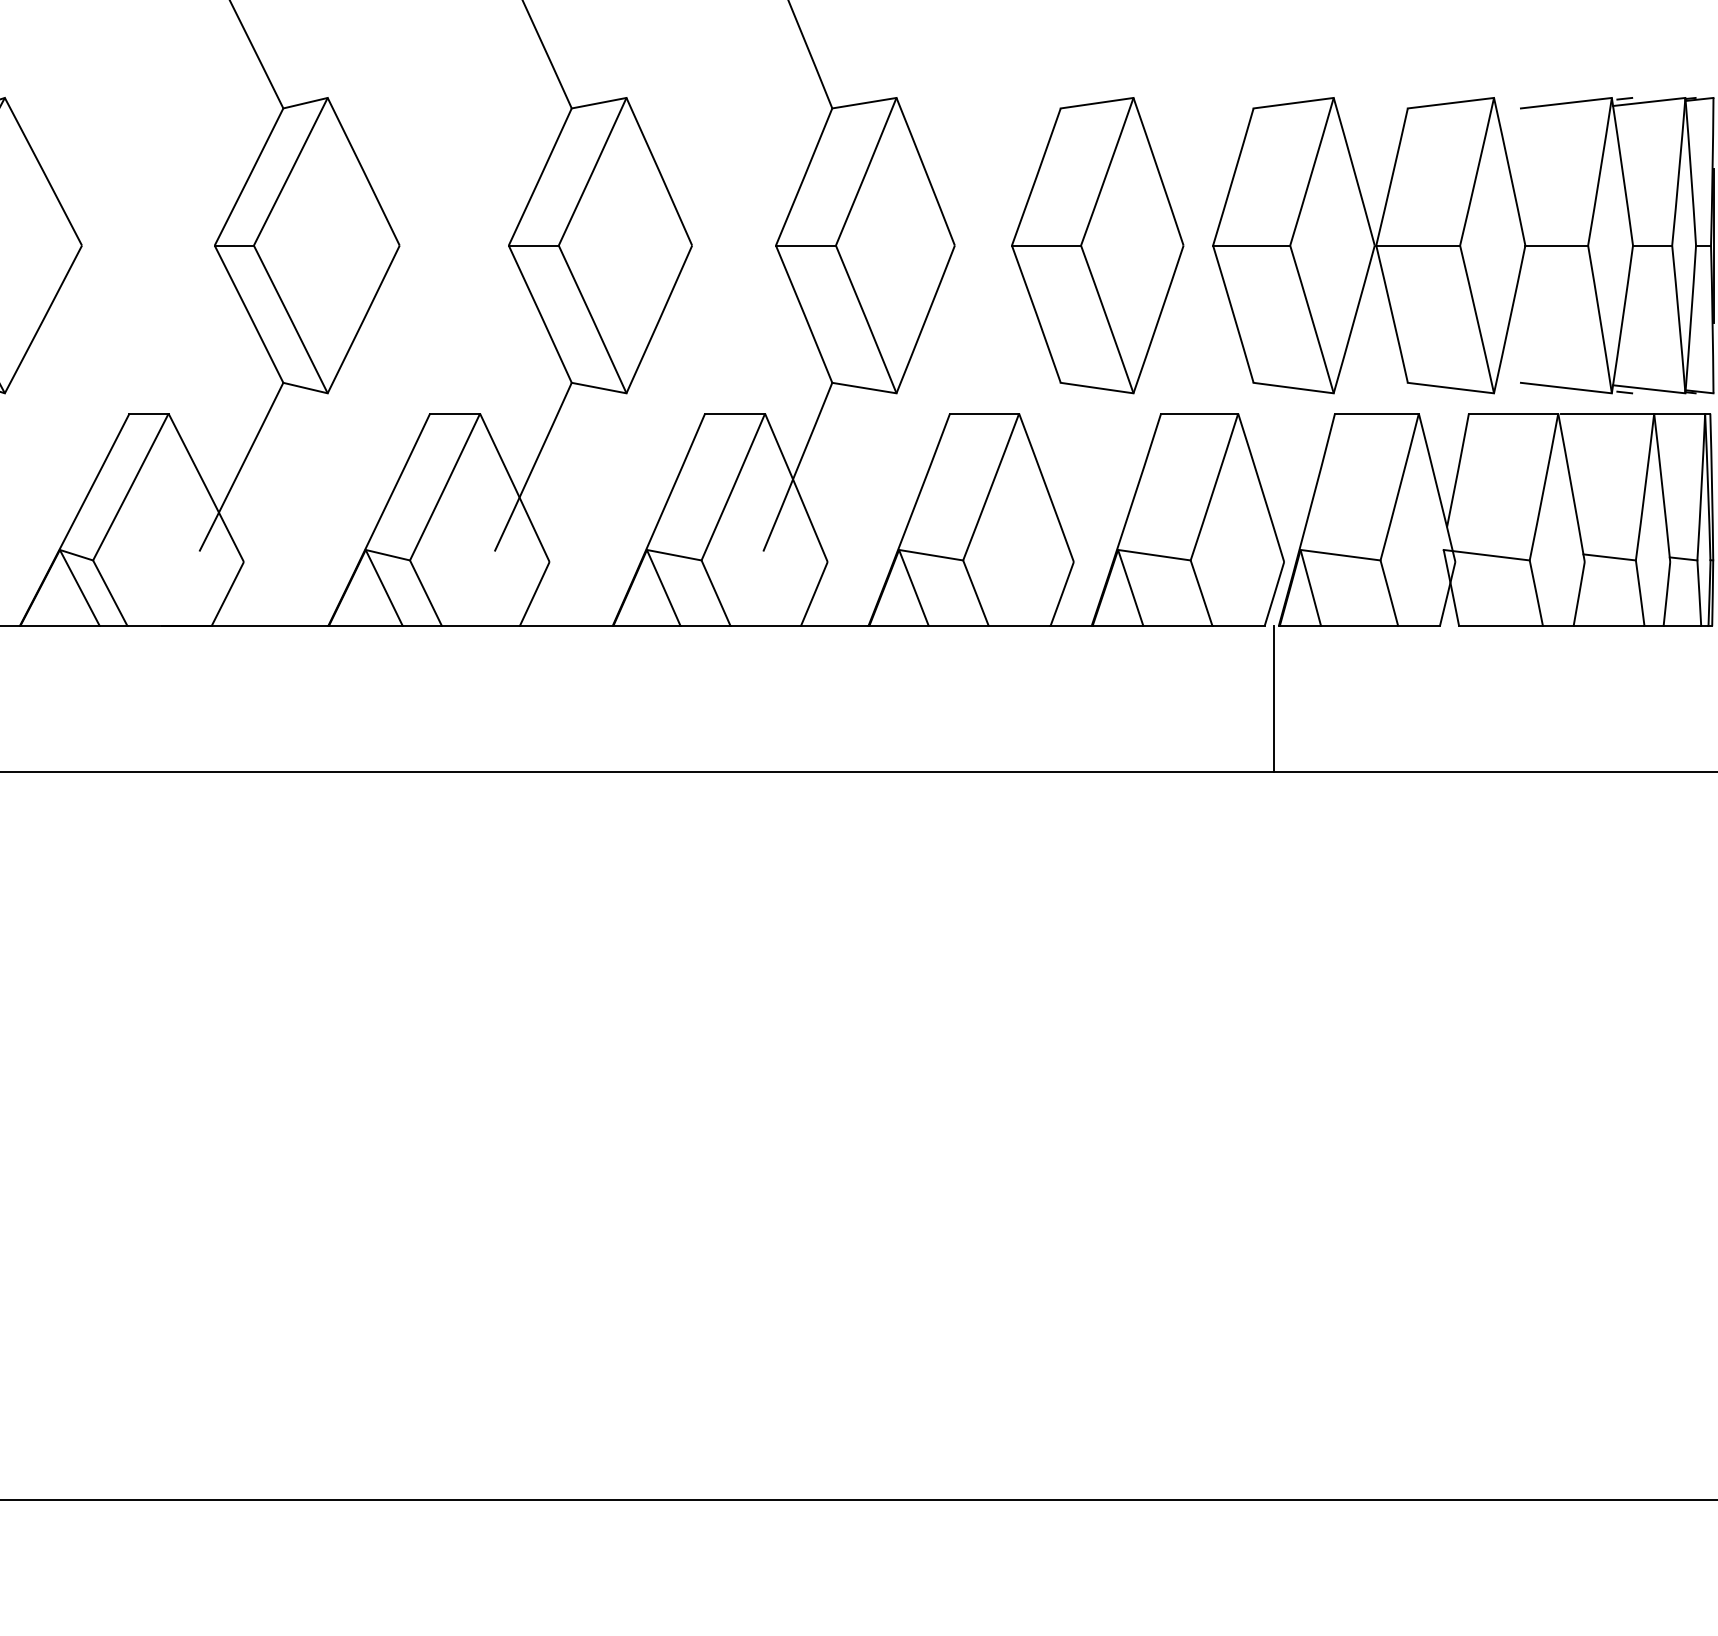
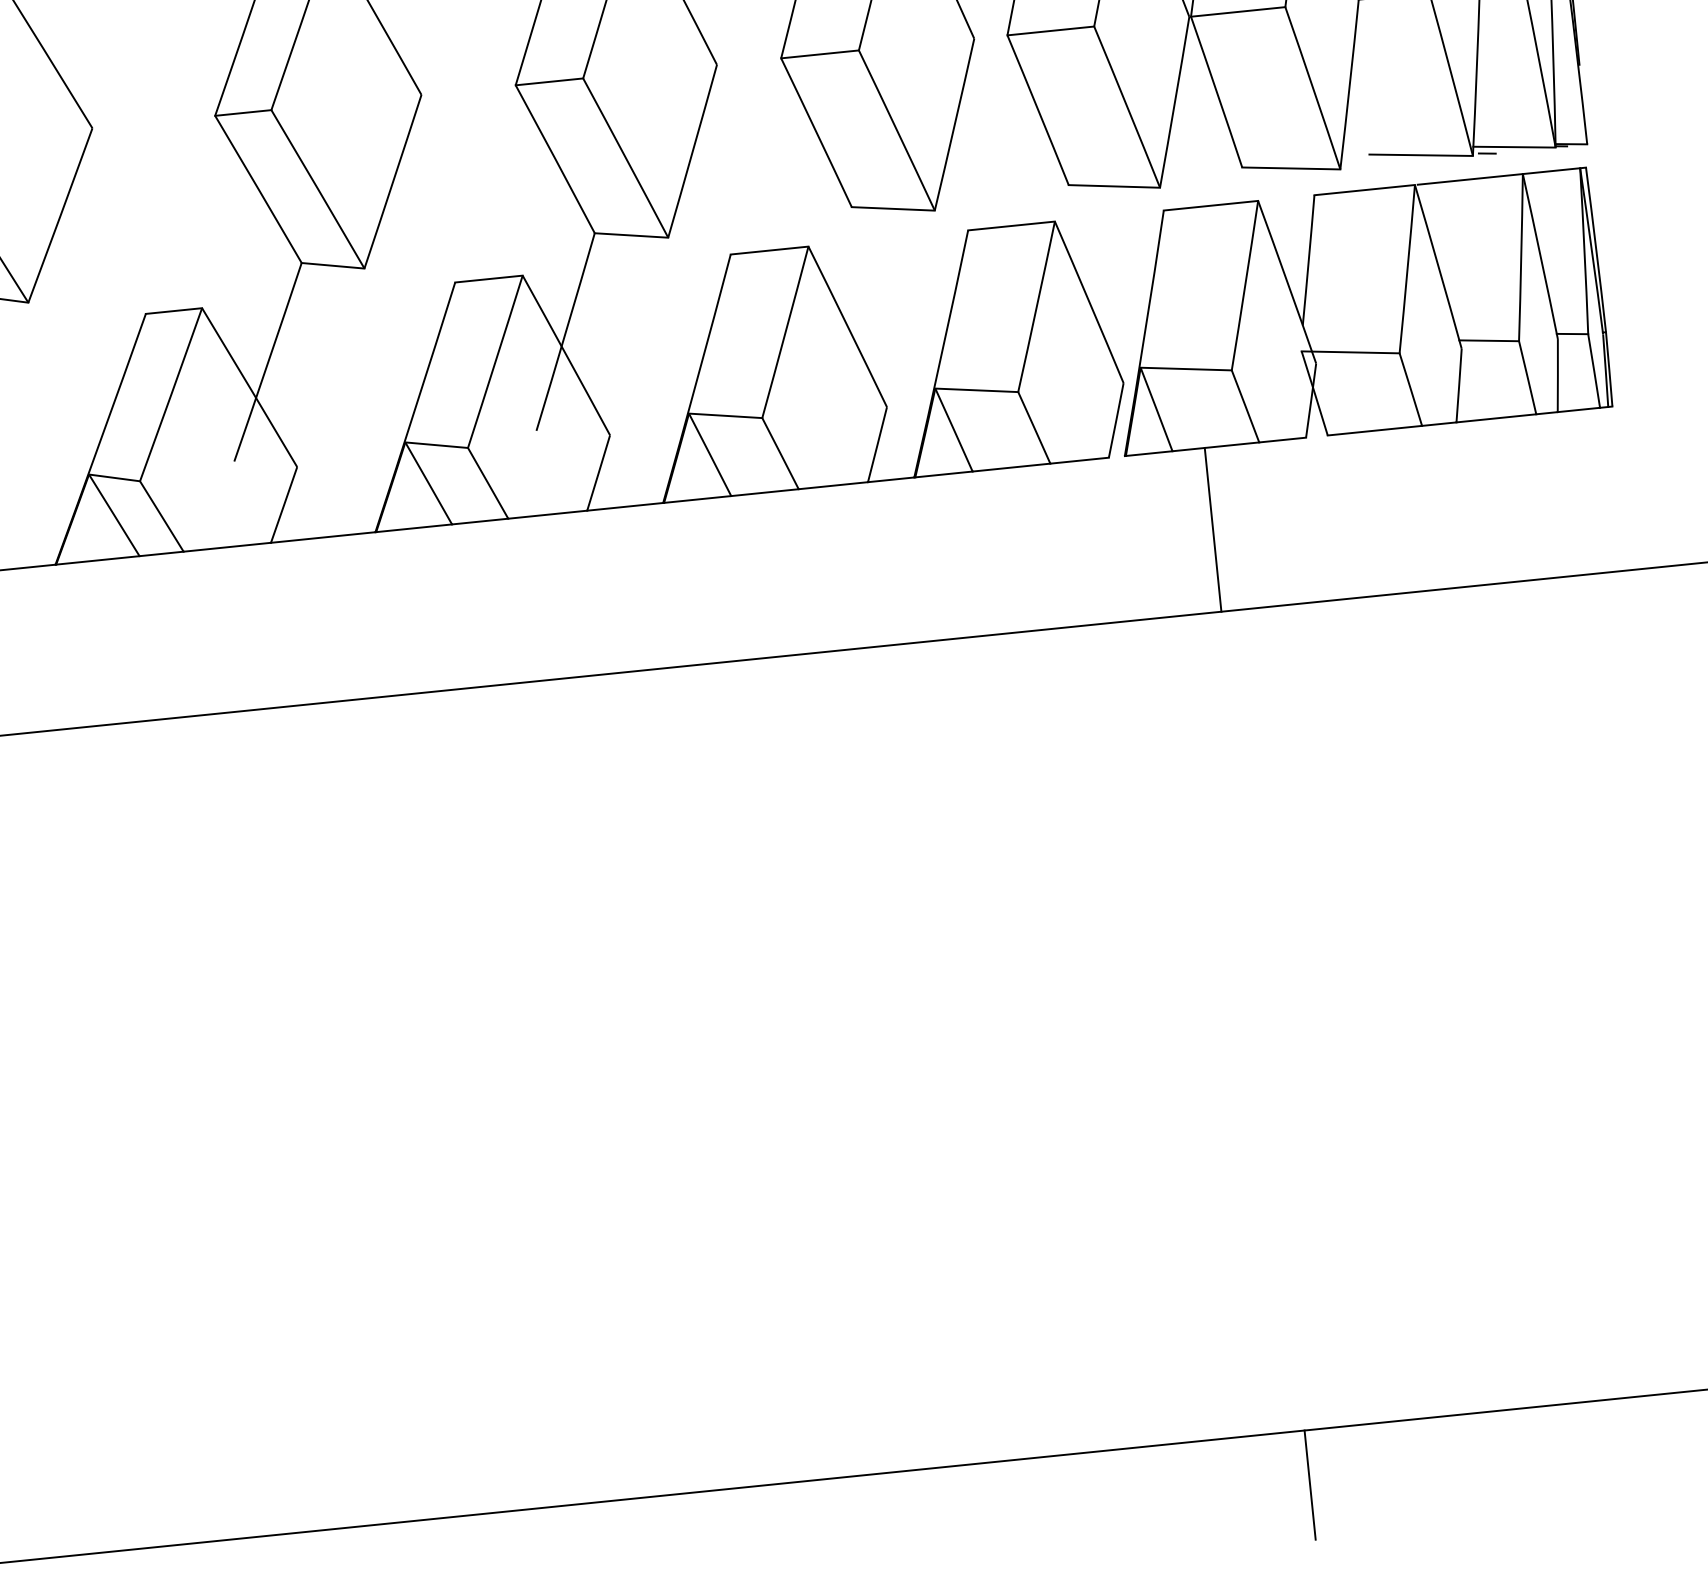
line: (1273, 698) -> (1212, 529), moved
line: (1349, 1547) -> (1309, 1484), added

